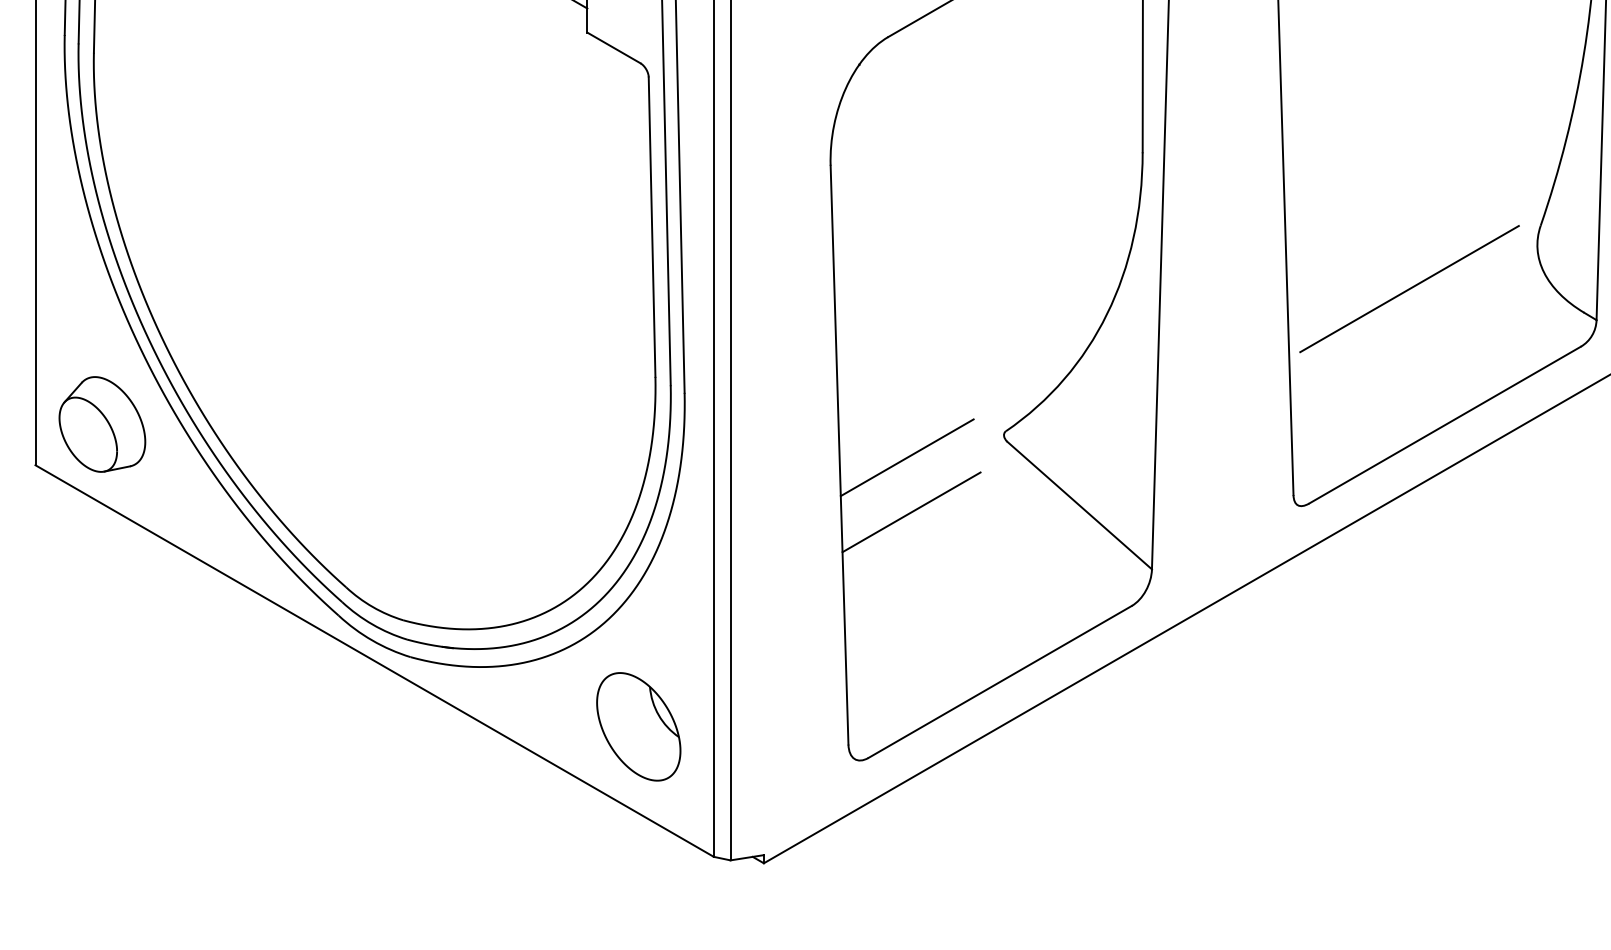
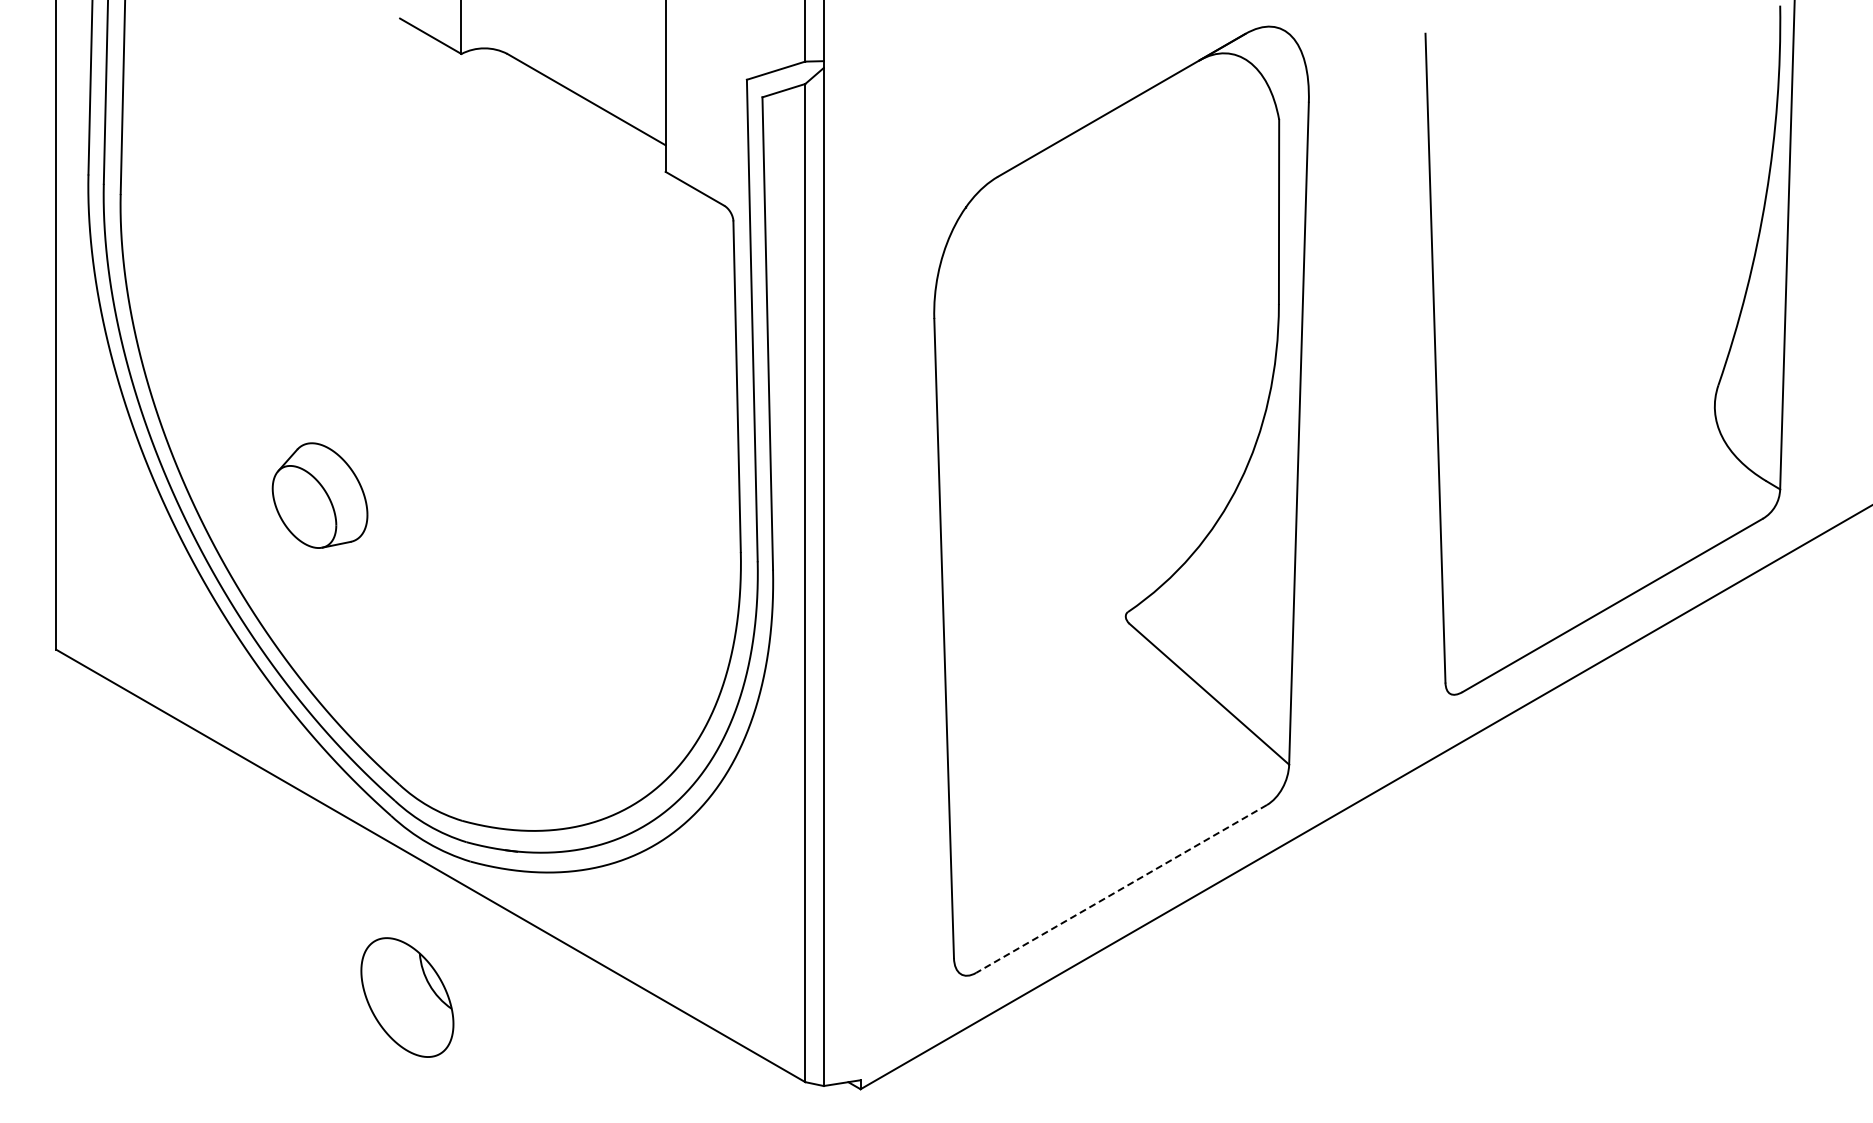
line: (1409, 288) -> (1573, 454), removed
part: (101, 424) -> (319, 495), moved
line: (906, 457) -> (1018, 641), removed
line: (911, 512) -> (1023, 701), removed
line: (1000, 681) -> (1121, 888), solid -> dashed
part: (638, 726) -> (407, 997), moved

